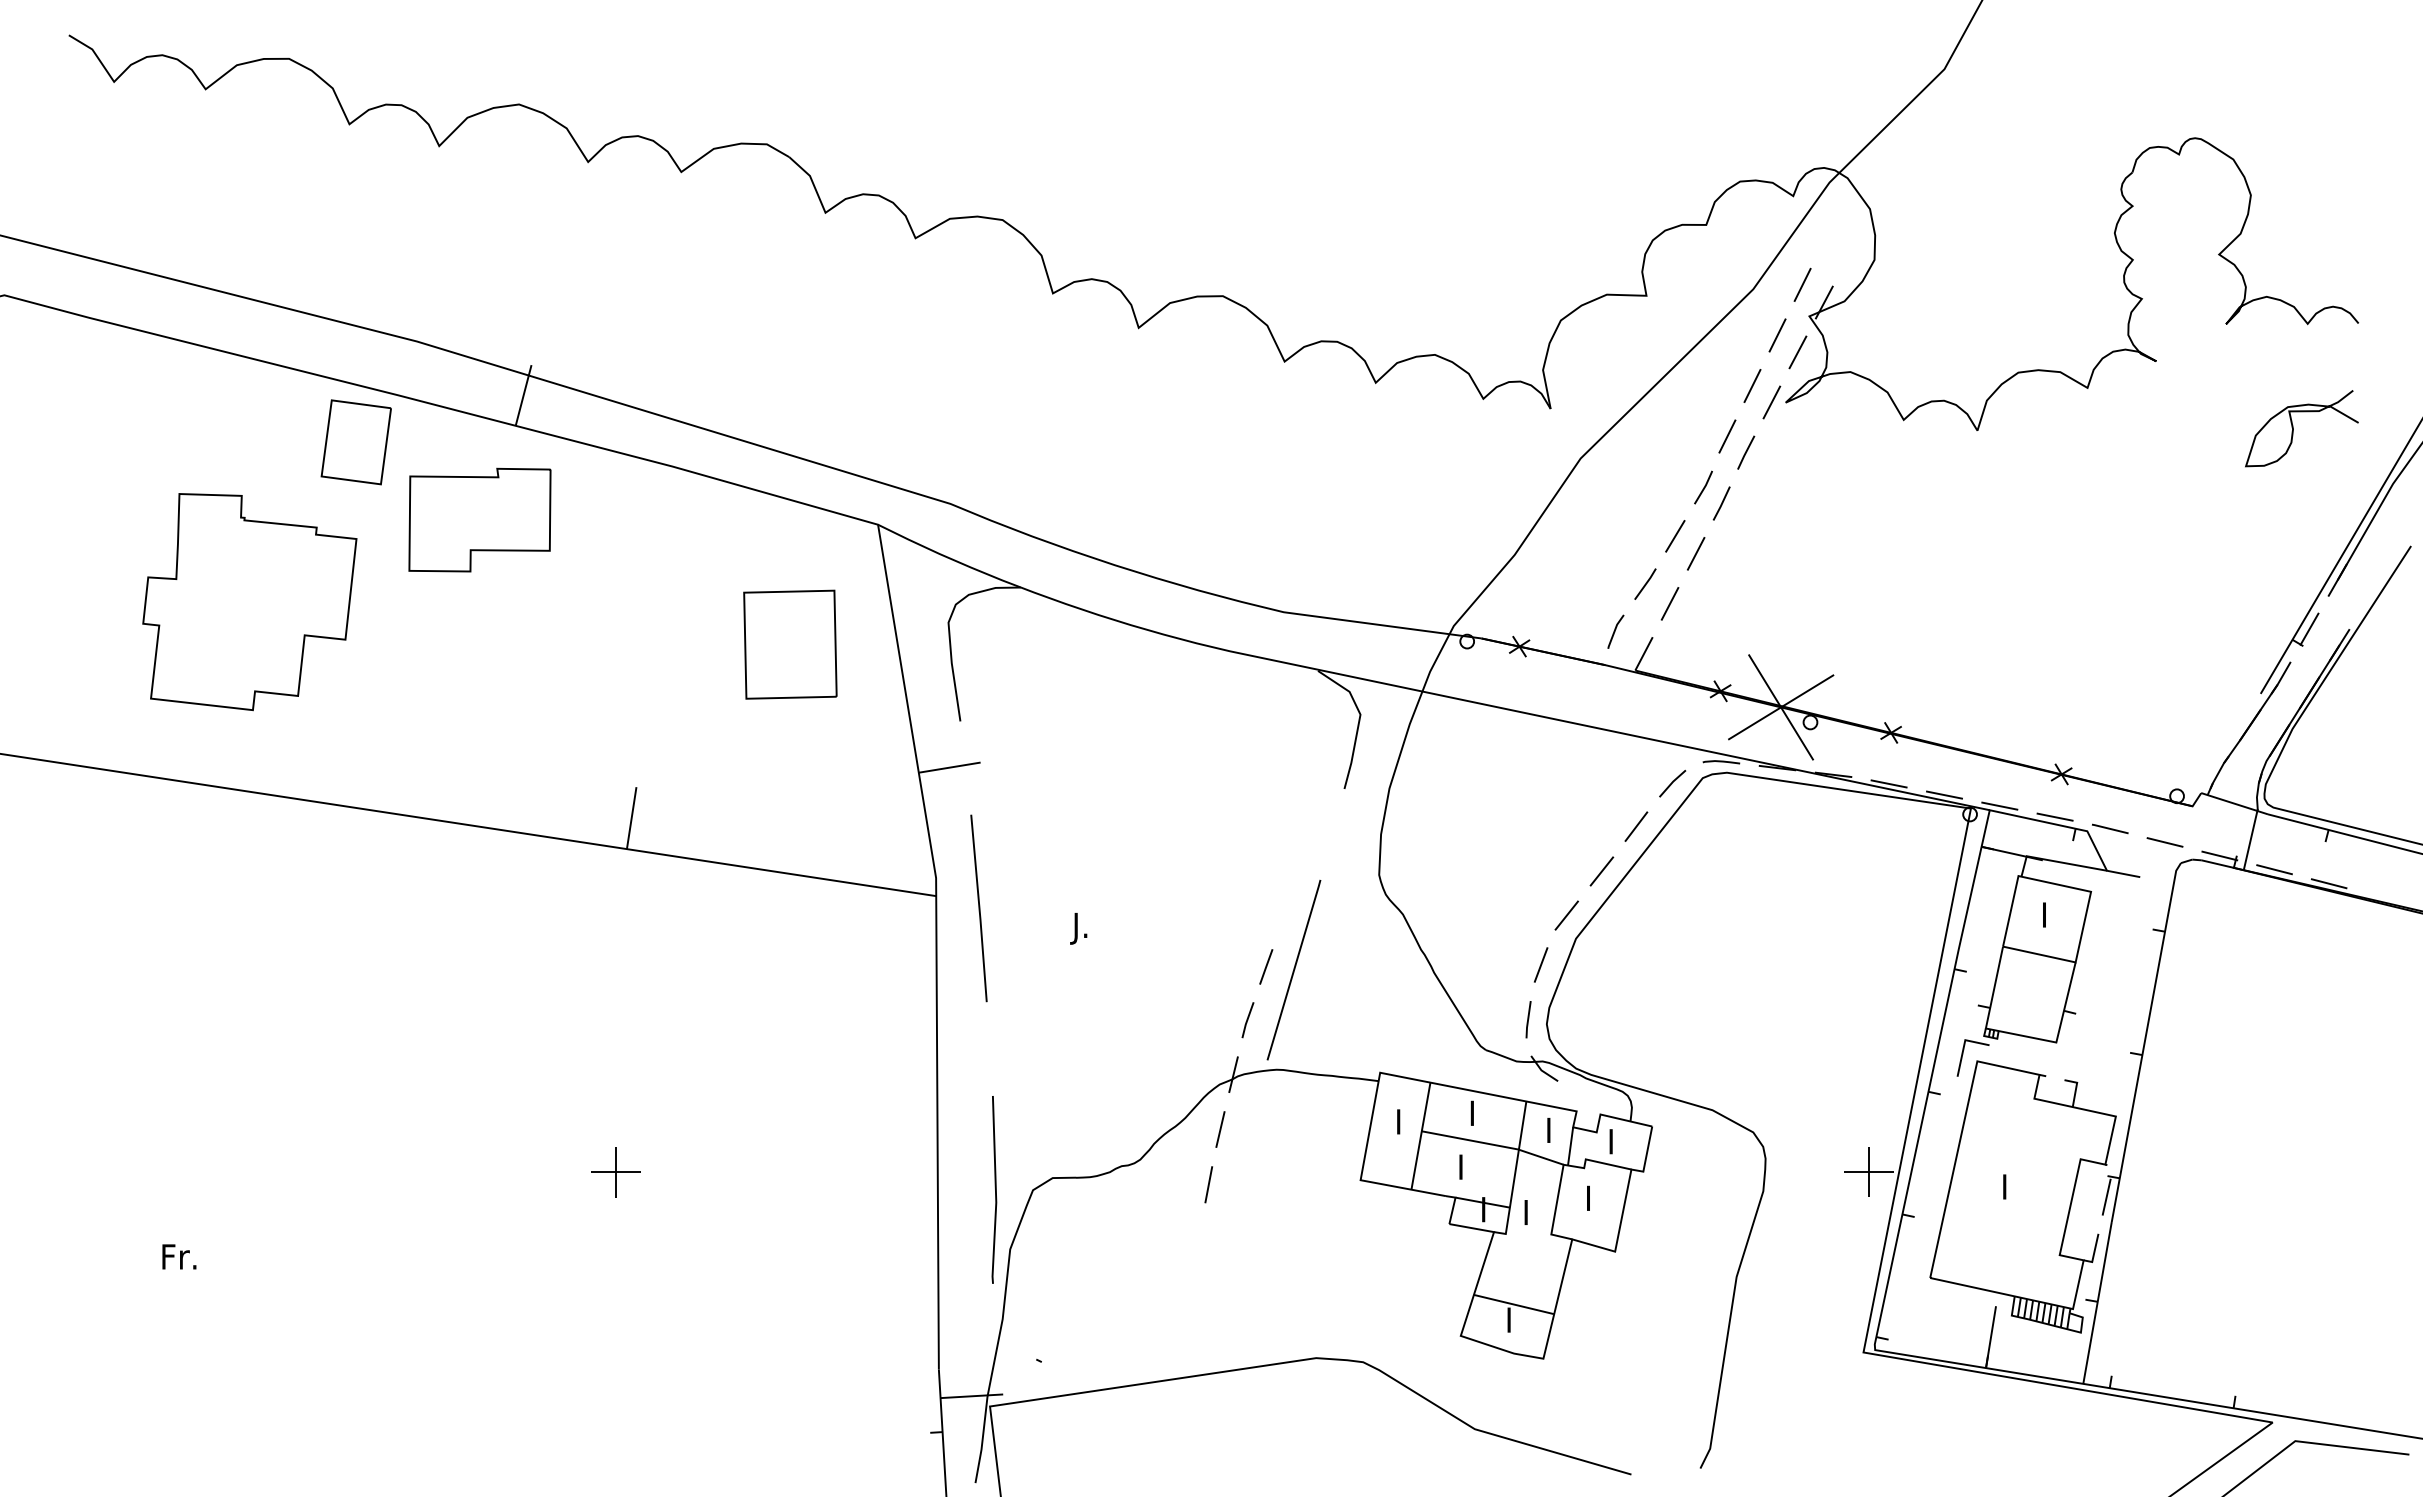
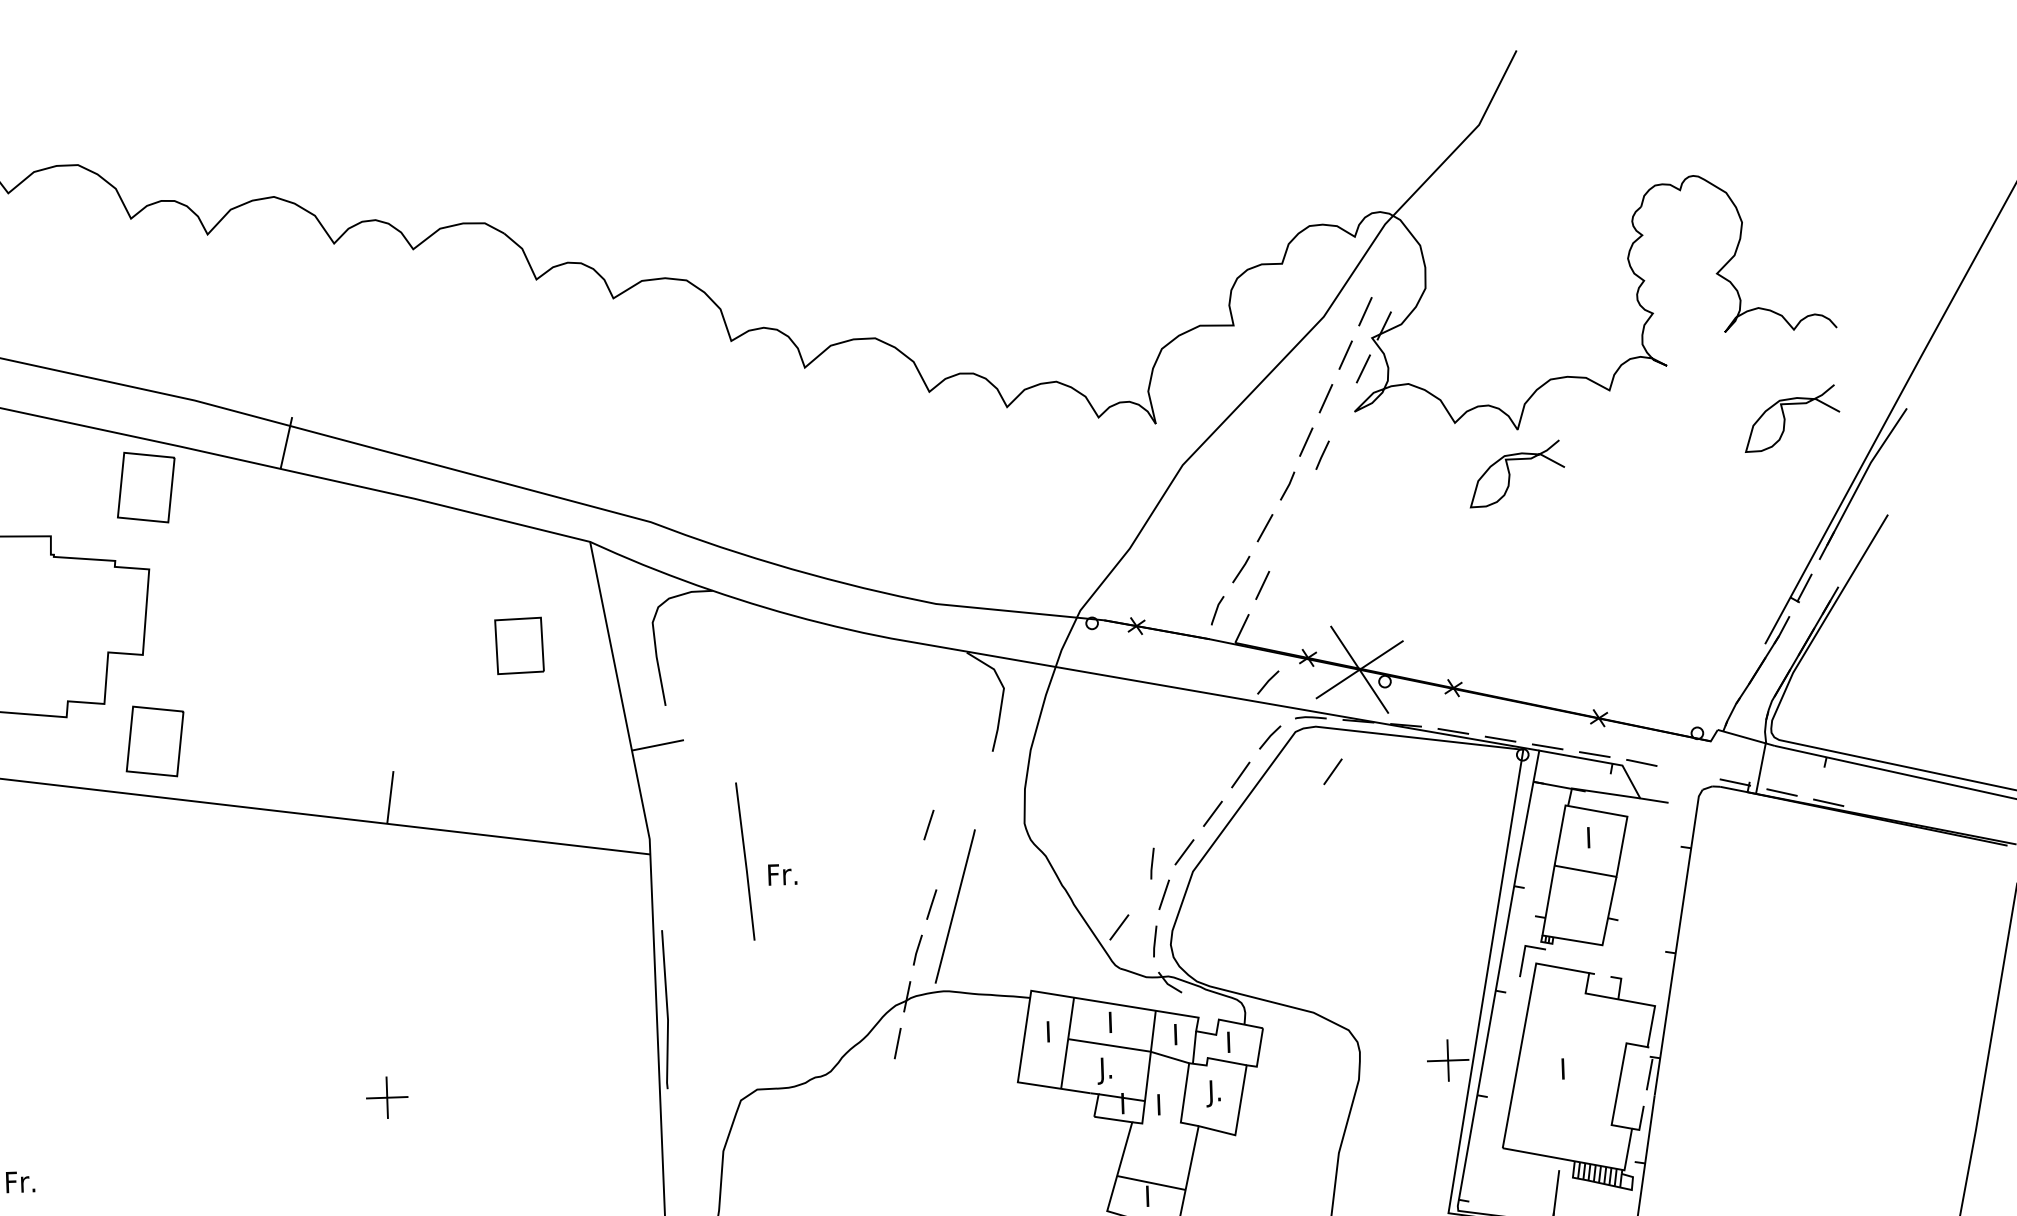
line: (1771, 402) -> (1342, 412), removed
curve: (1966, 482) -> (1509, 474), added
line: (1721, 503) -> (1303, 499), removed
part: (479, 519) -> (252, 549), removed
line: (1696, 553) -> (1283, 542), removed
part: (790, 644) -> (519, 645), size x0.6
line: (1672, 718) -> (1268, 682), added
part: (355, 742) -> (154, 741), added
line: (1745, 826) -> (1333, 771), added
line: (2164, 842) -> (1688, 772), removed
line: (1266, 872) -> (929, 824), added
line: (978, 908) -> (744, 861), moved
line: (1528, 927) -> (1152, 863), added
text: (1089, 928) -> (781, 877), J. -> Fr.
line: (1486, 1001) -> (1119, 927), added
text: (1462, 1180) -> (1104, 1079), I -> J.
line: (1208, 1184) -> (889, 1090), removed
line: (995, 1189) -> (667, 1009), moved
text: (1590, 1211) -> (1213, 1101), I -> J.

